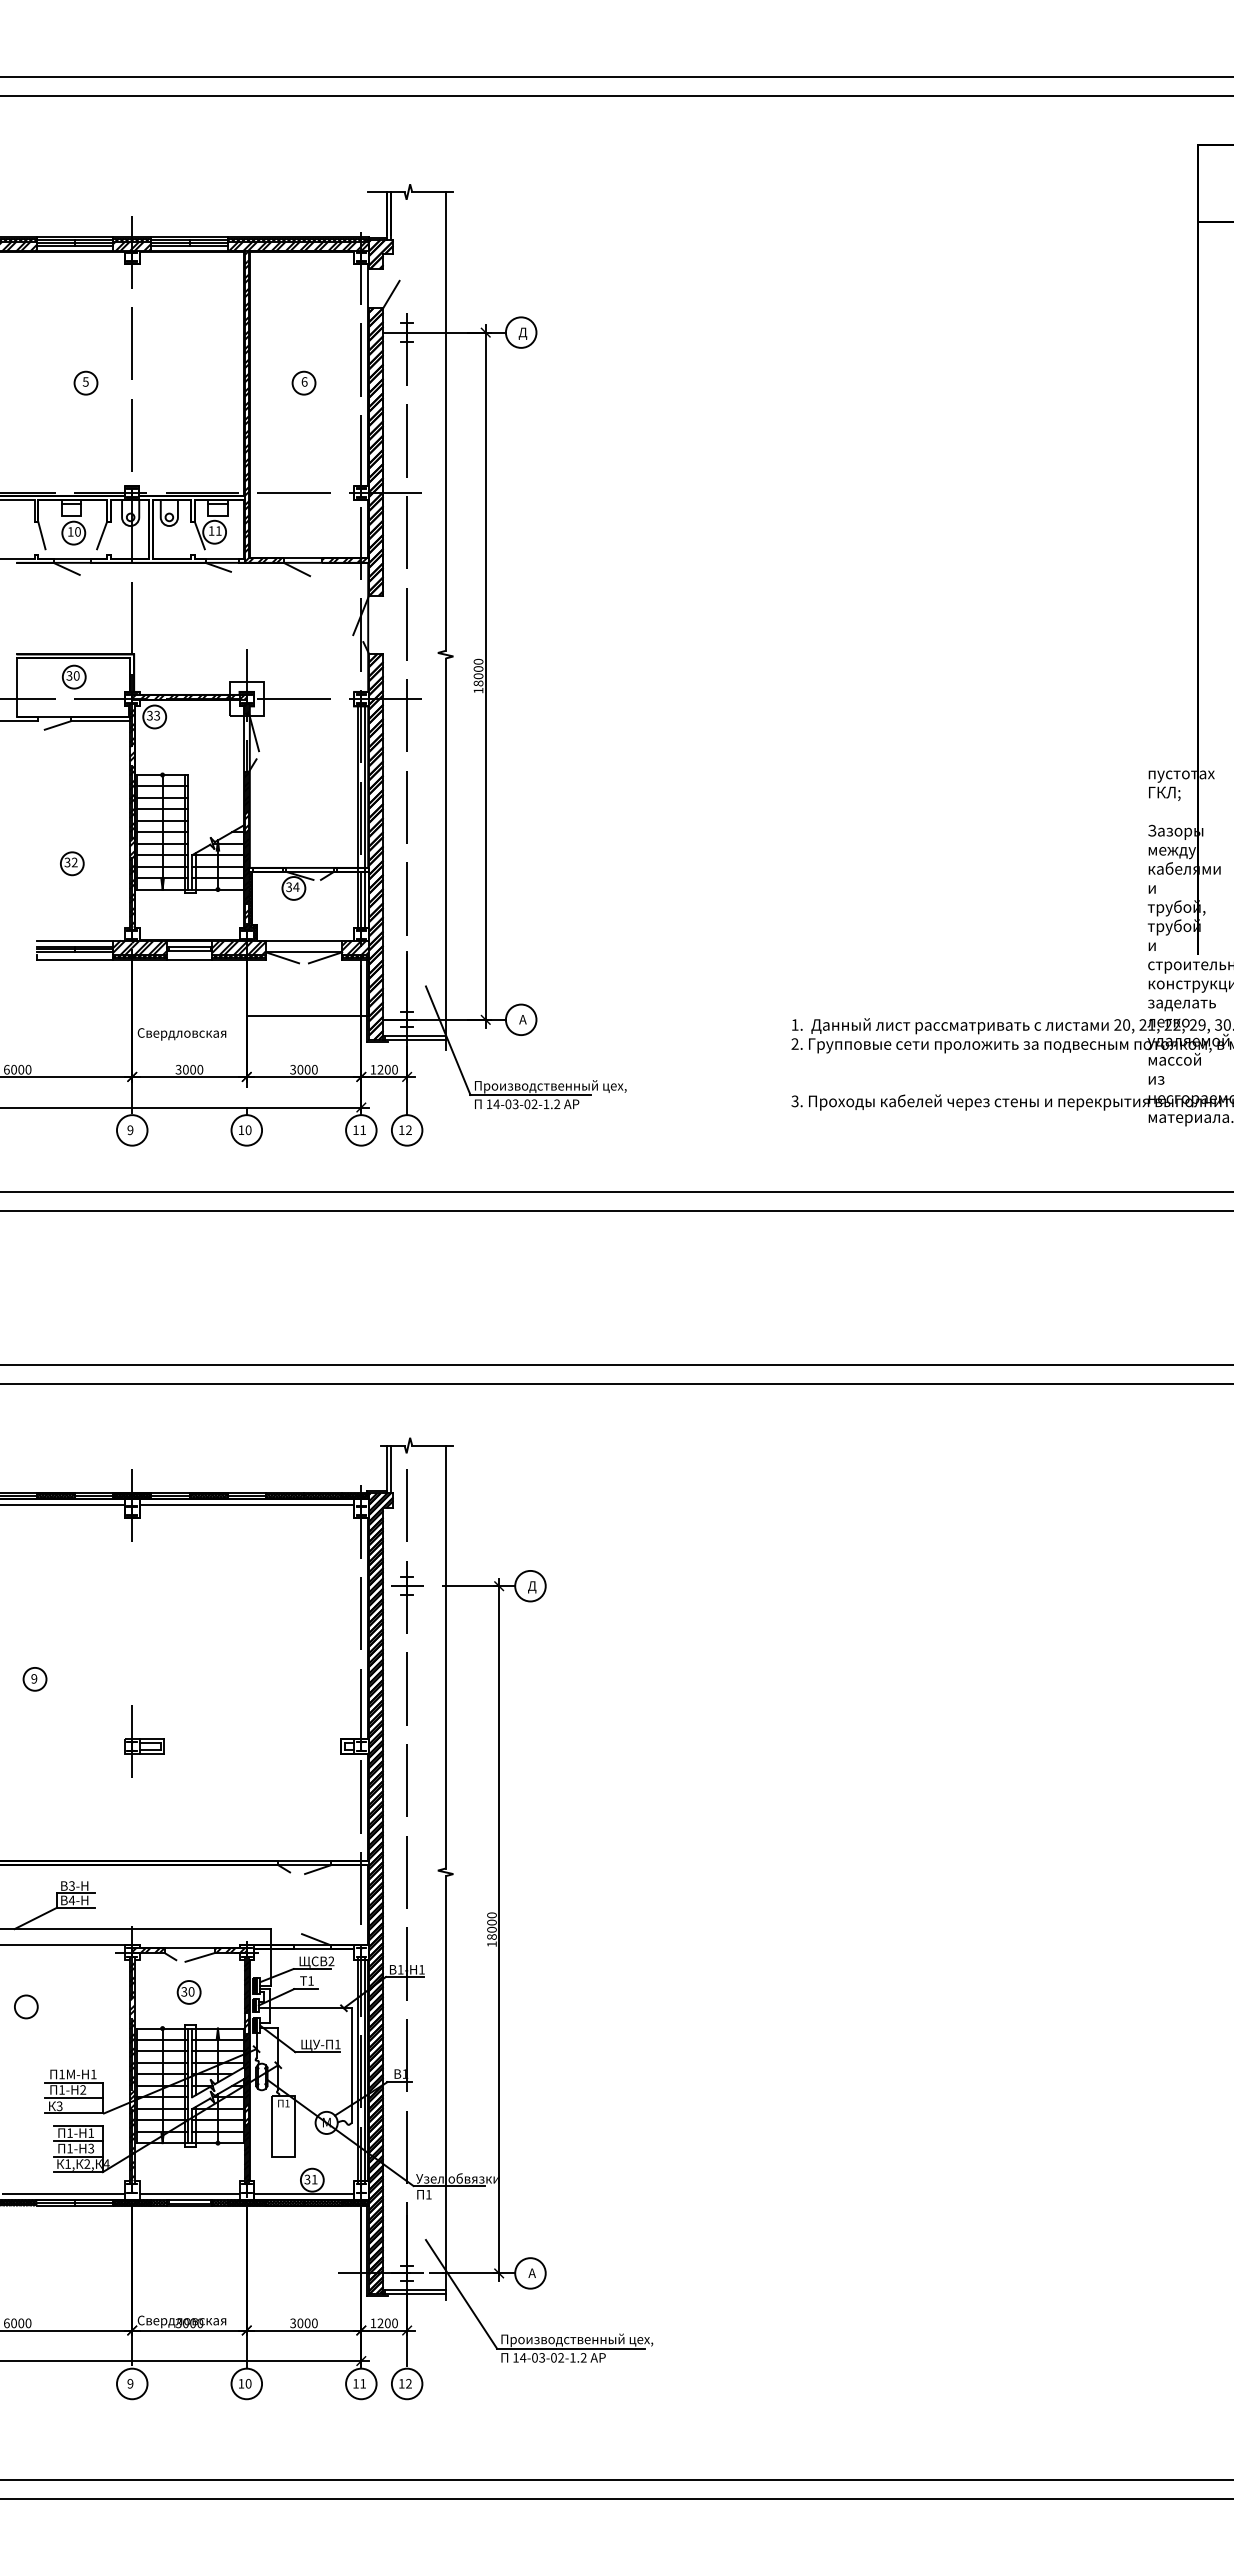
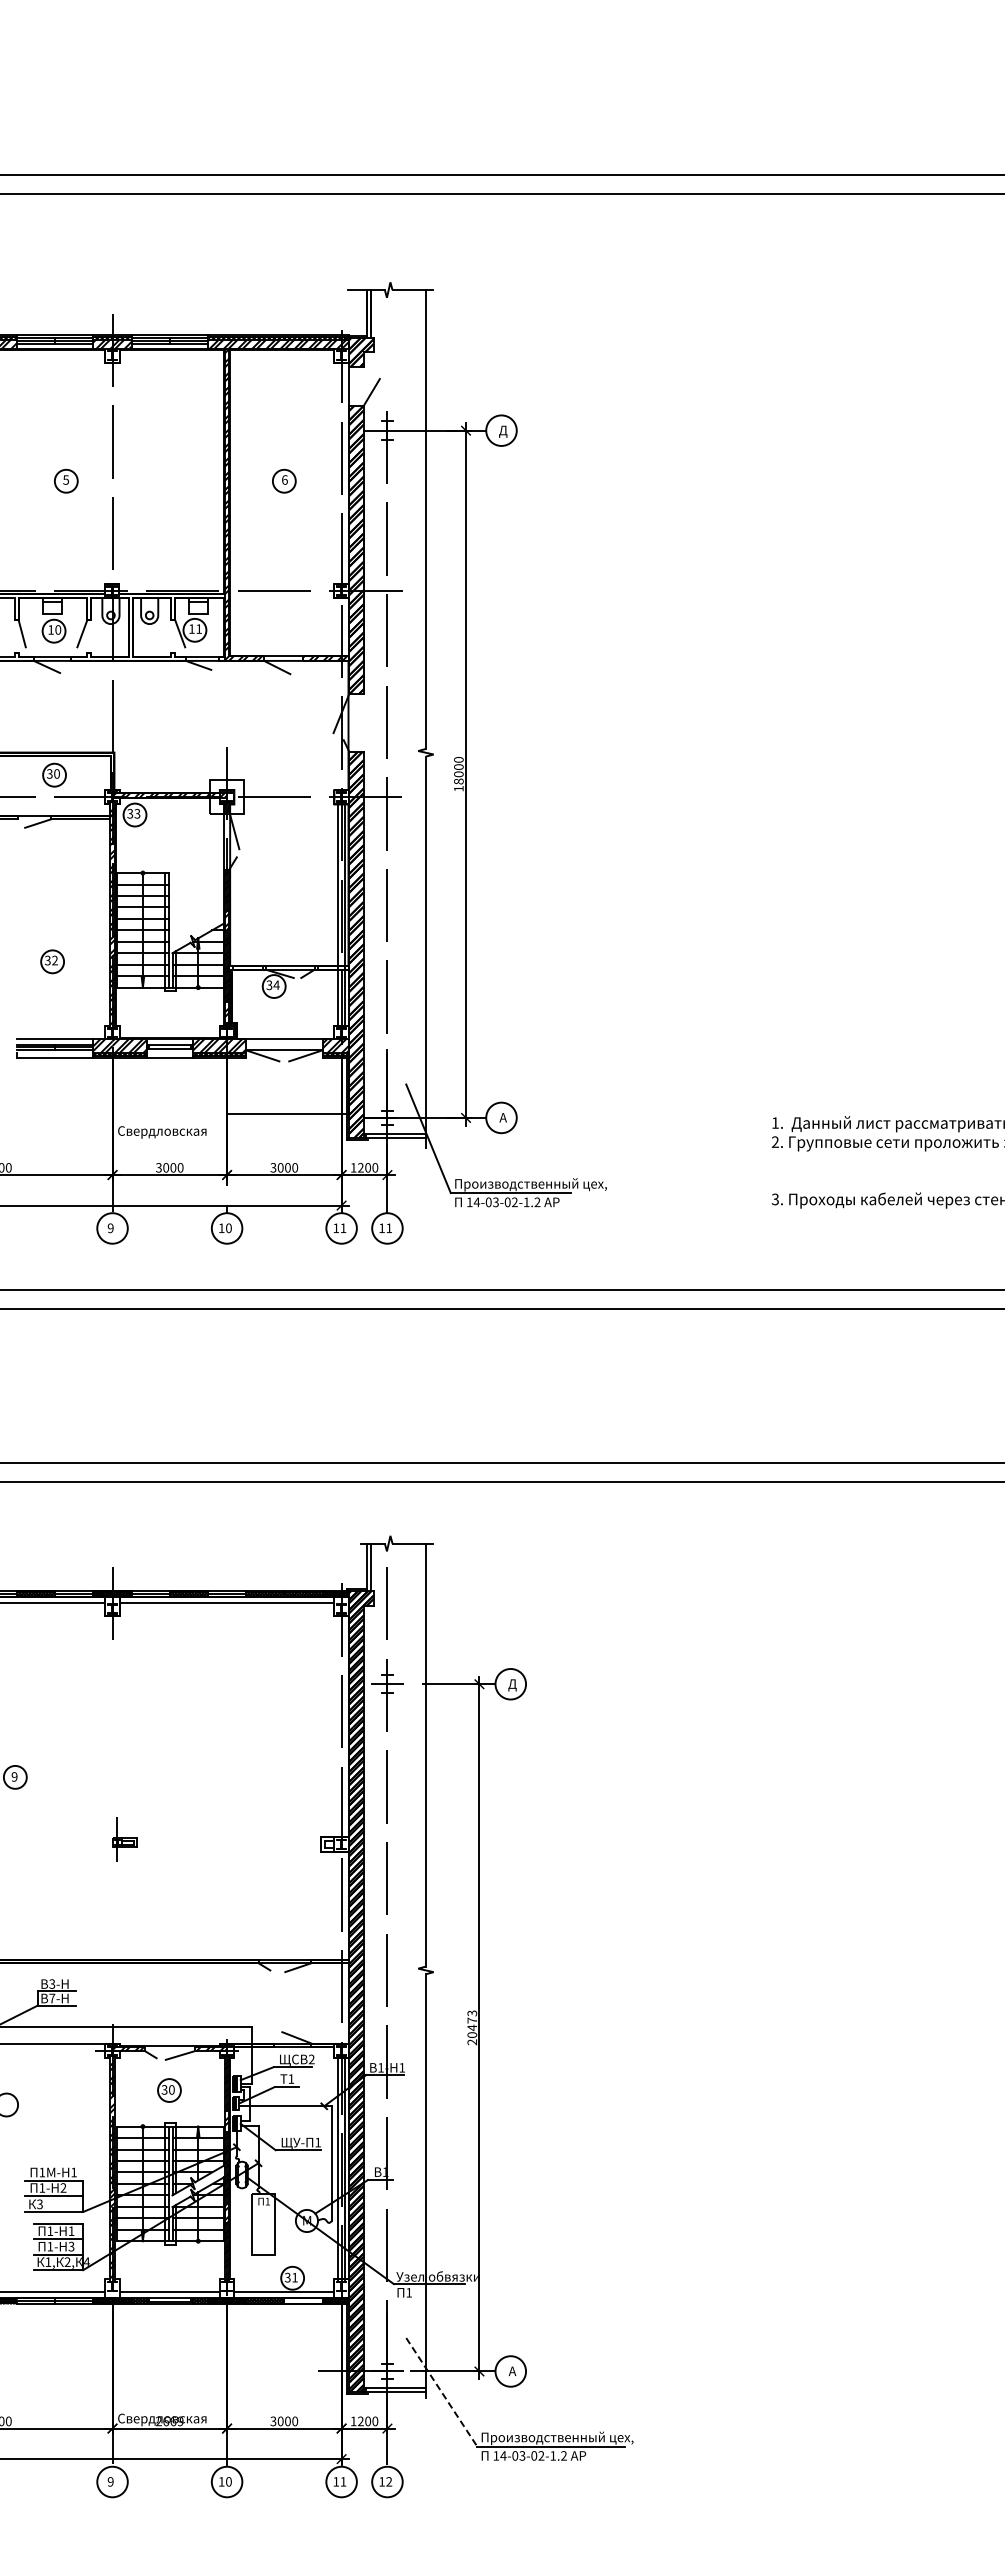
text: (408, 1129) -> (388, 1227), 12 -> 11
part: (144, 1741) -> (124, 1839), size x0.6
text: (71, 1900) -> (51, 1998), 4- -> 7-
text: (491, 1929) -> (471, 2027), 18000 -> 20473
hatch: (323, 2202) -> (303, 2300), removed
line: (461, 2294) -> (441, 2392), solid -> dashed
text: (188, 2323) -> (168, 2421), 3000 -> 2669

